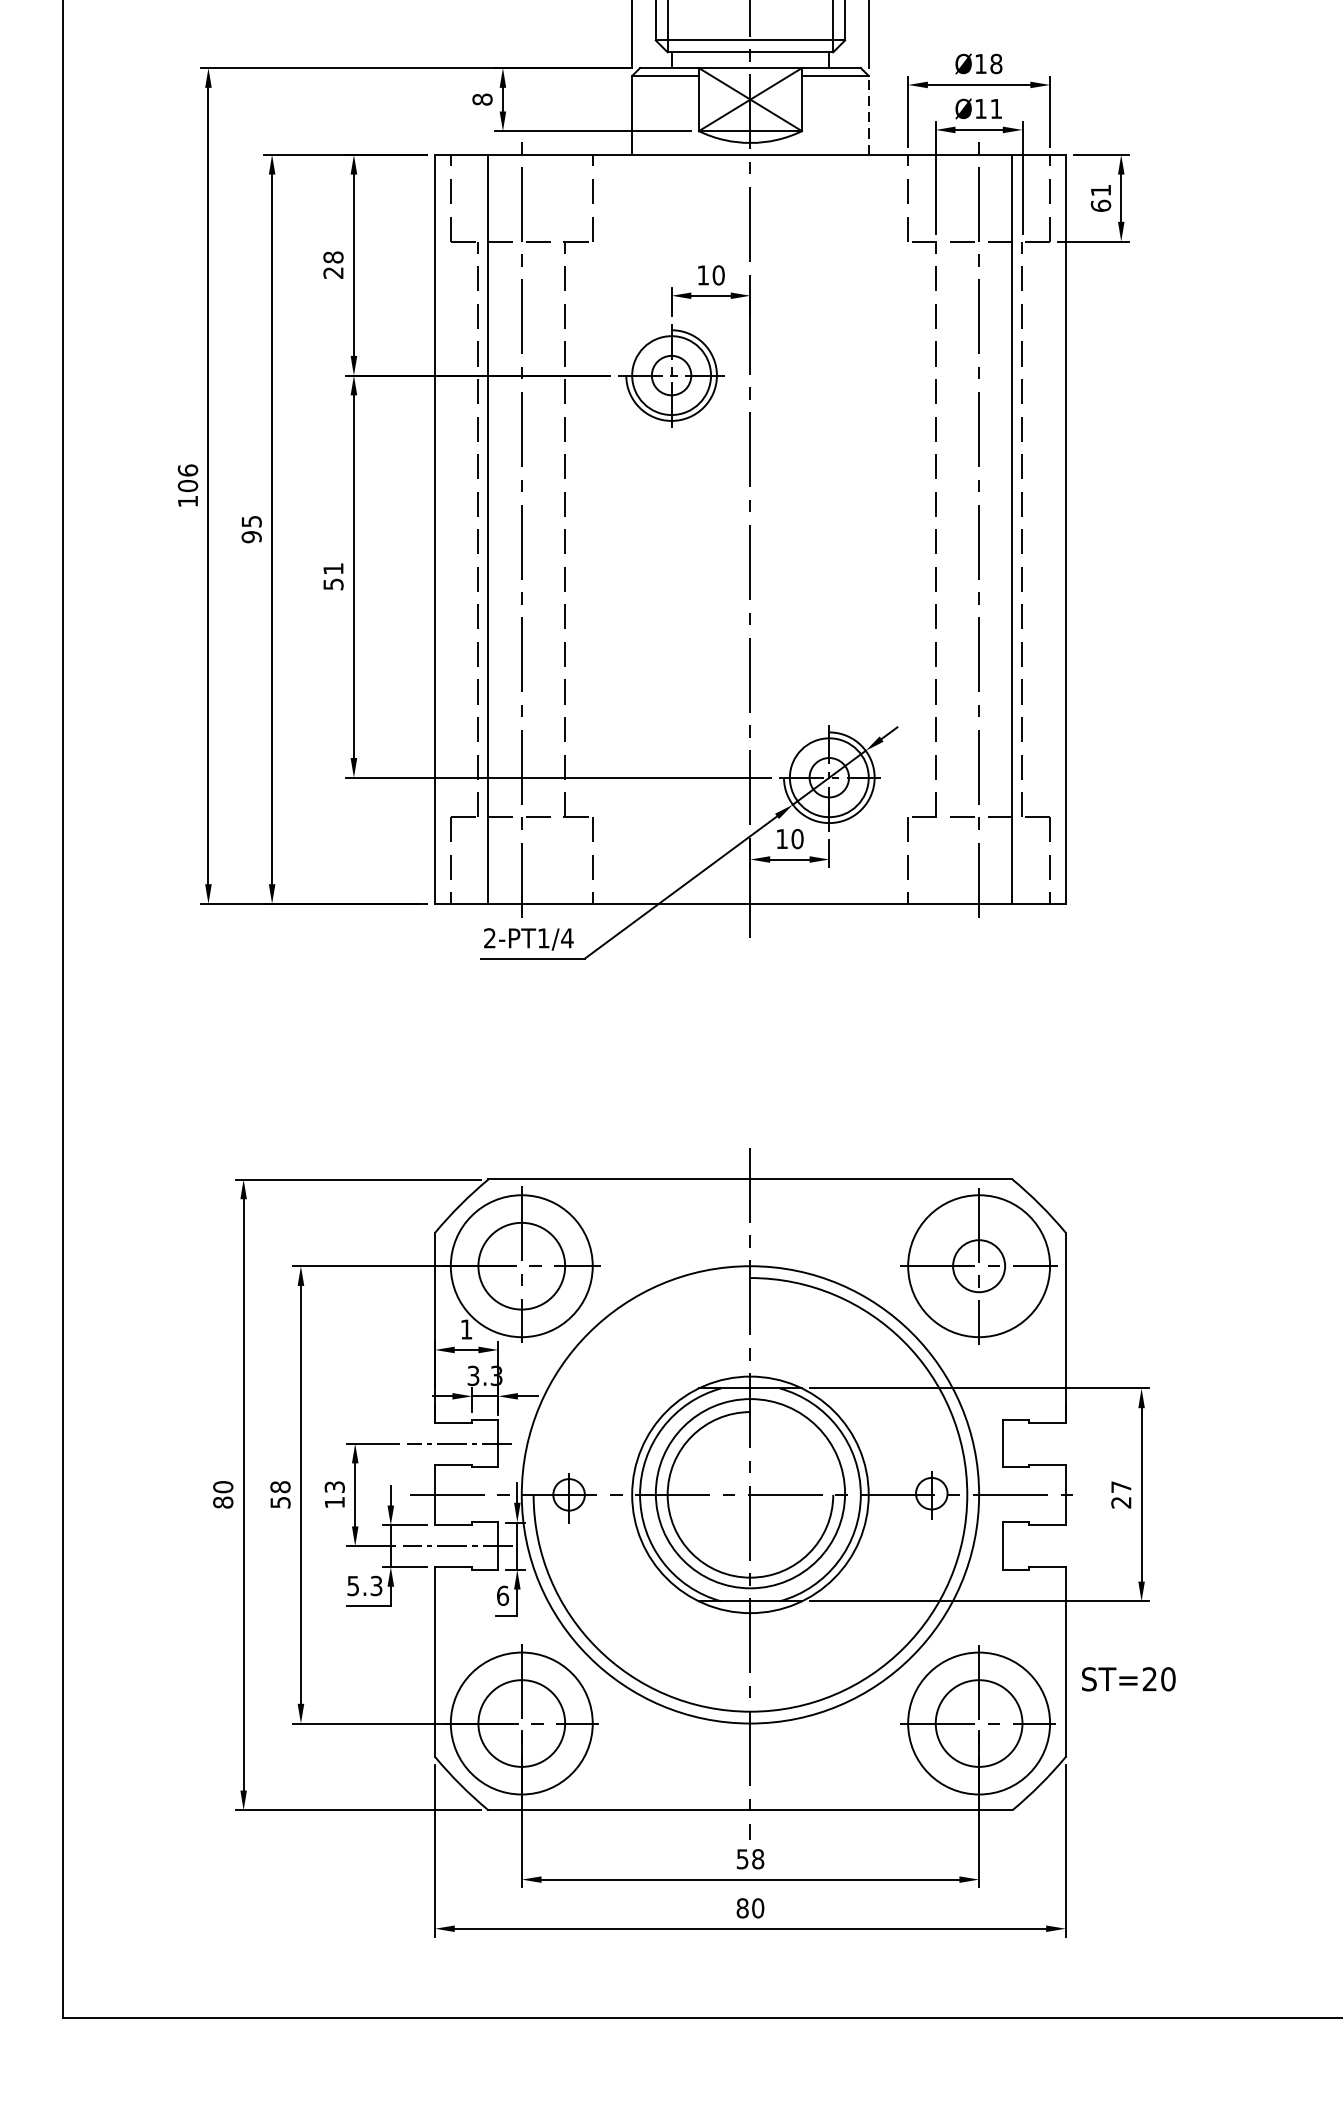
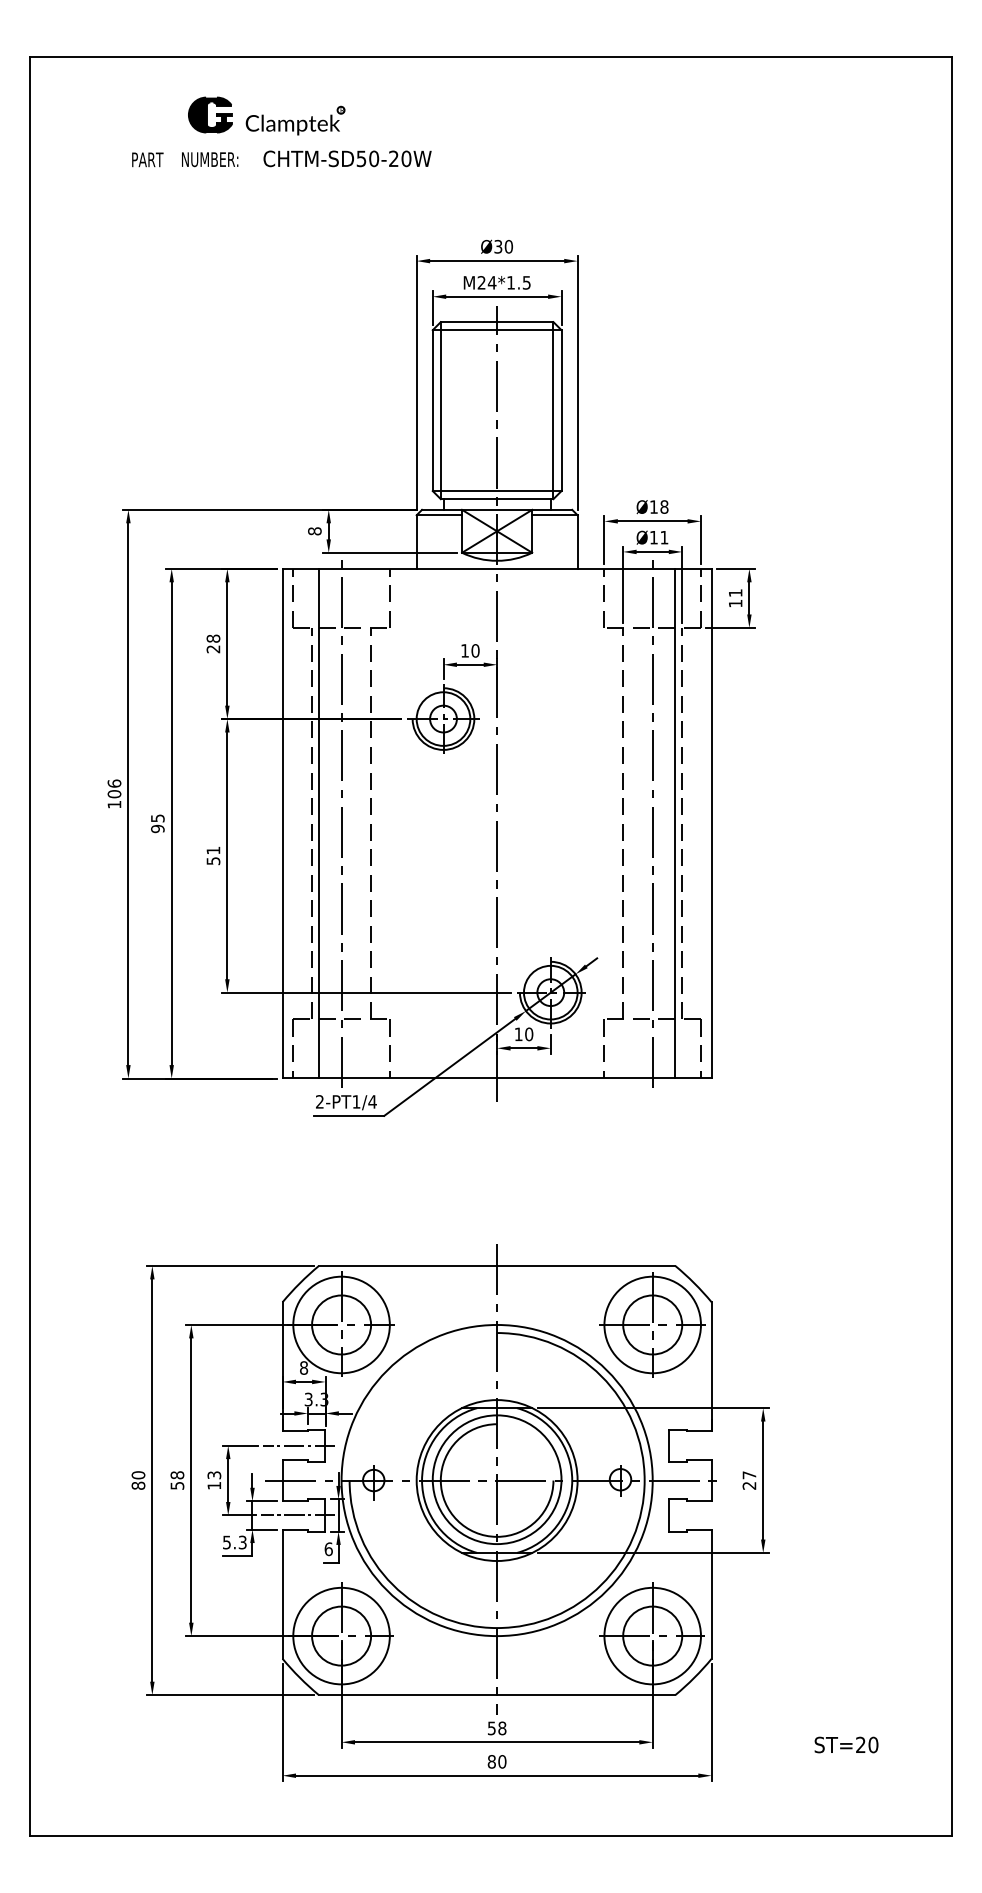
line: (868, 116) -> (577, 542), dashed -> solid
text: (1100, 205) -> (735, 603), 61 -> 11
circle: (978, 1265) -> (652, 1324), size x1.67
text: (467, 1328) -> (304, 1367), 1 -> 8
text: (1128, 1678) -> (846, 1744), moved

